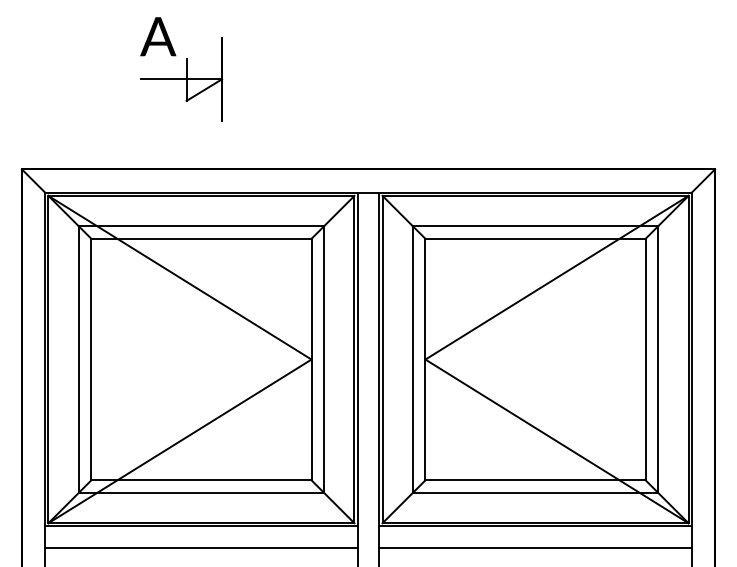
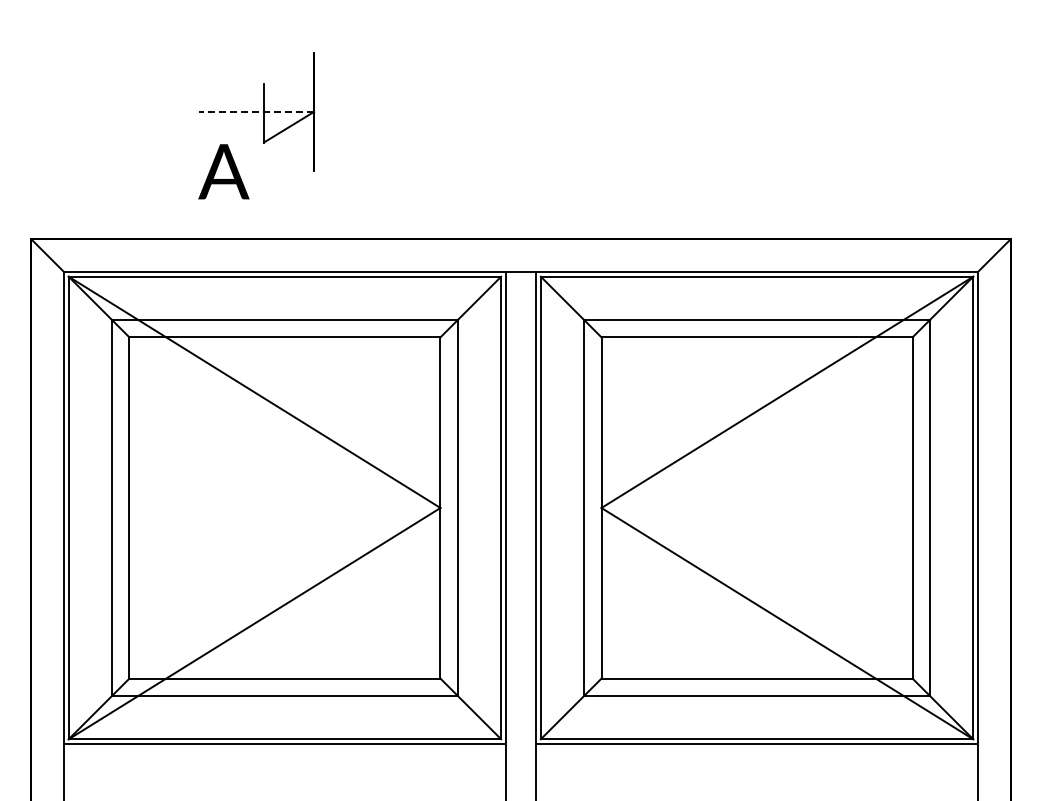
text: (157, 36) -> (223, 171), moved
line: (181, 78) -> (256, 111), solid -> dashed
line: (201, 548) -> (284, 774), removed
line: (535, 548) -> (756, 774), removed

